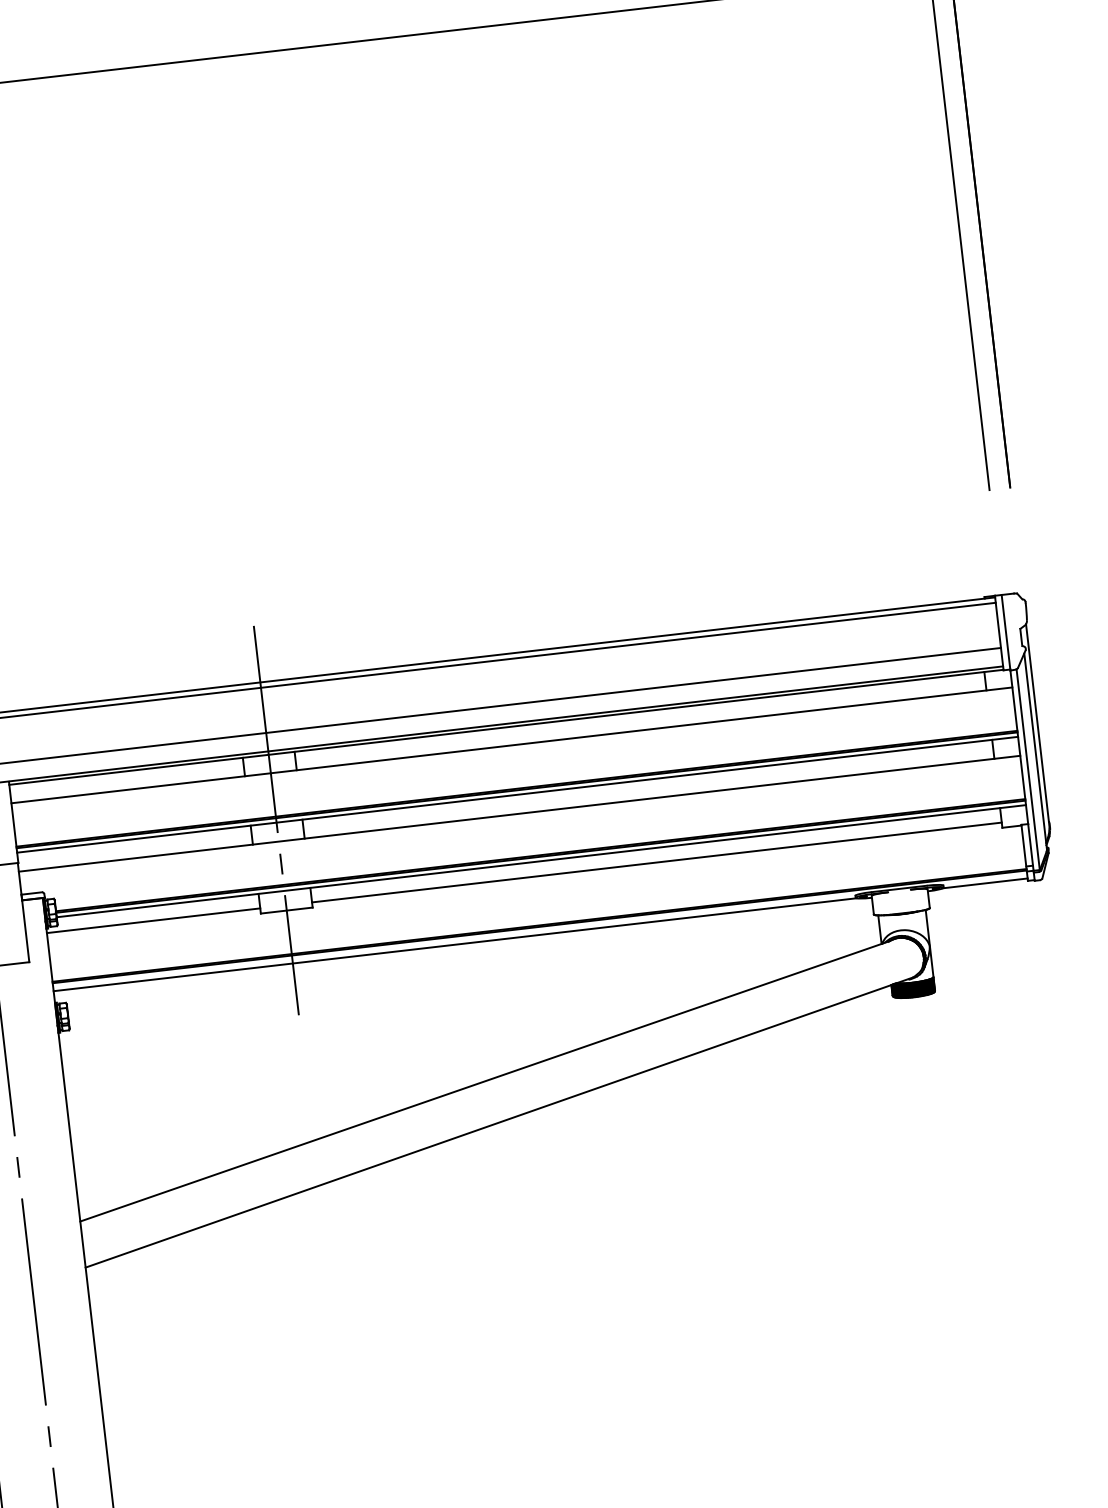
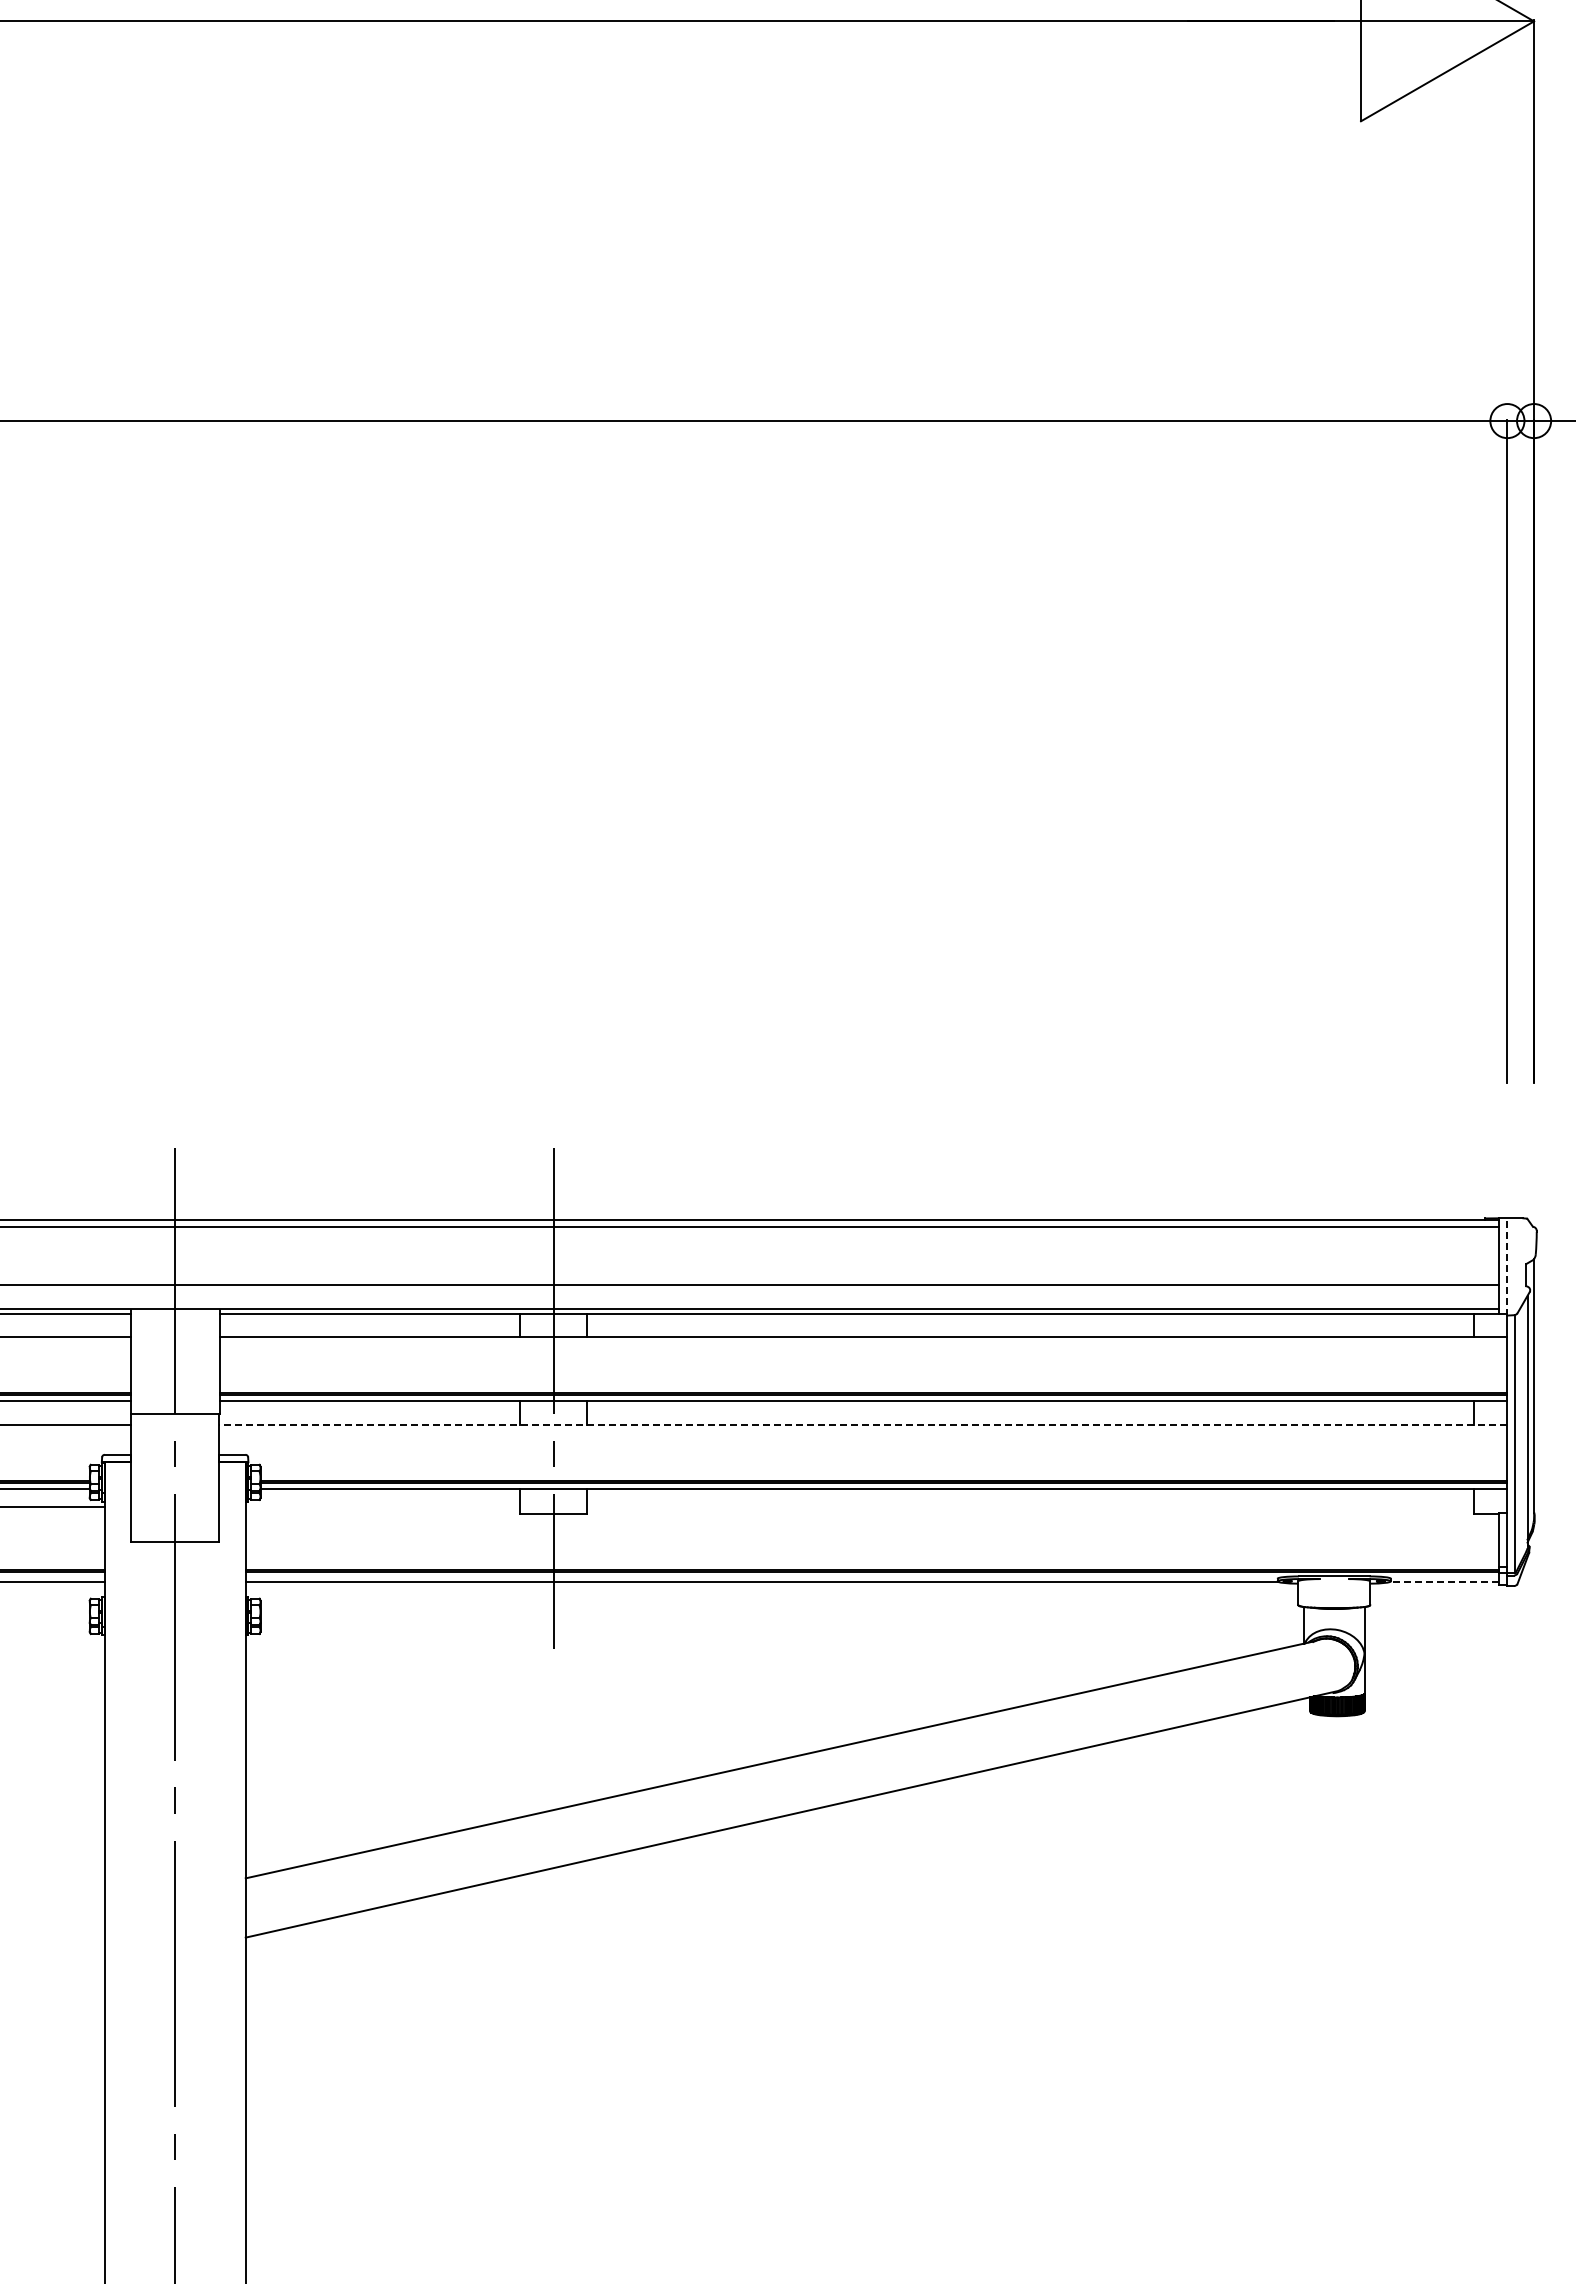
line: (1006, 632) -> (1507, 1266), solid -> dashed
line: (518, 814) -> (862, 1425), solid -> dashed
line: (656, 862) -> (1030, 1507), removed
line: (984, 883) -> (1443, 1582), solid -> dashed
line: (153, 920) -> (382, 1507), removed

